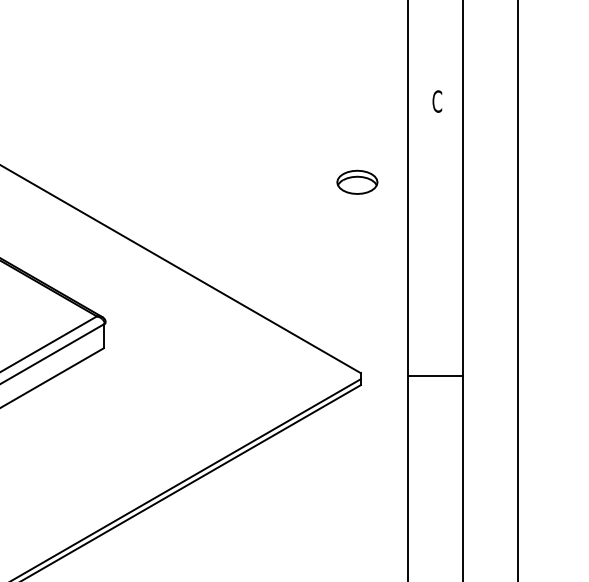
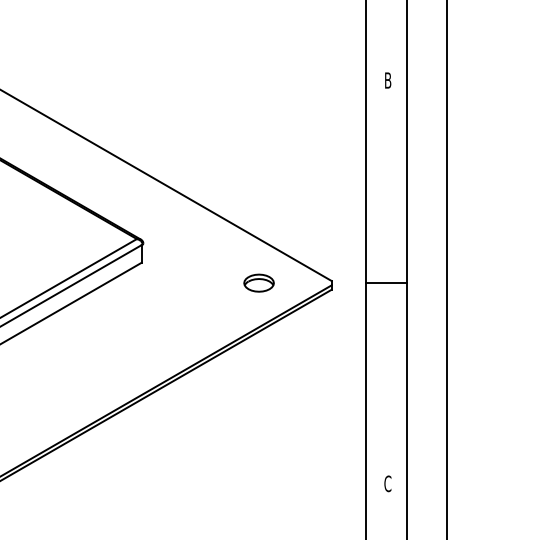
text: (436, 101) -> (387, 80), C -> B
part: (356, 181) -> (258, 282), moved

